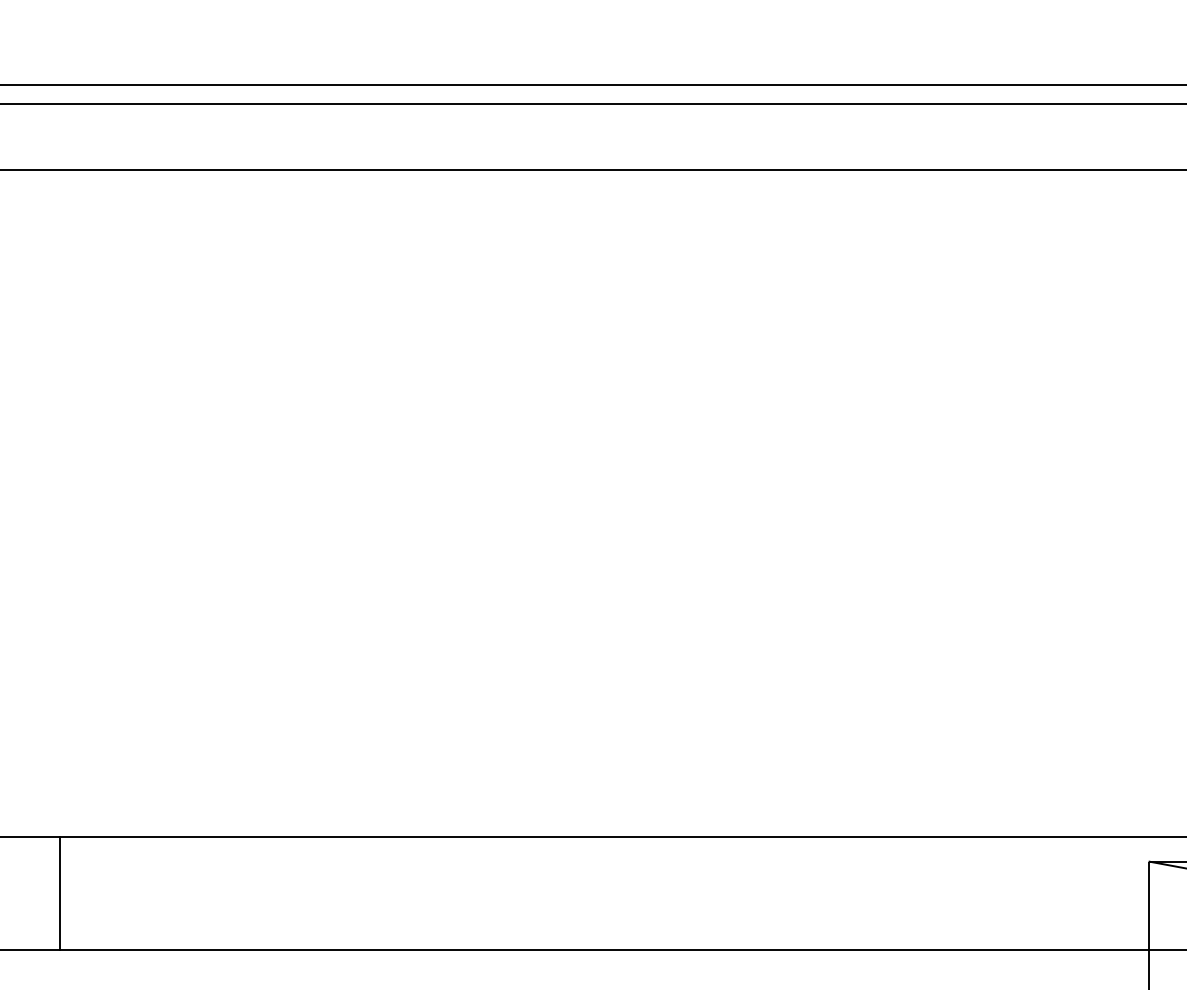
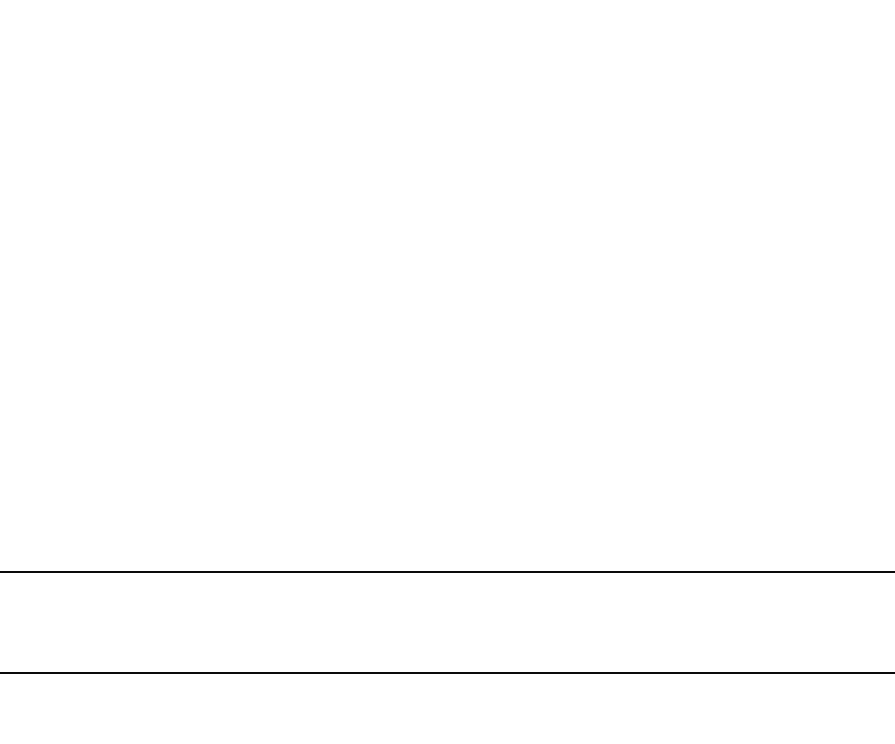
line: (59, 893) -> (46, 622), removed

